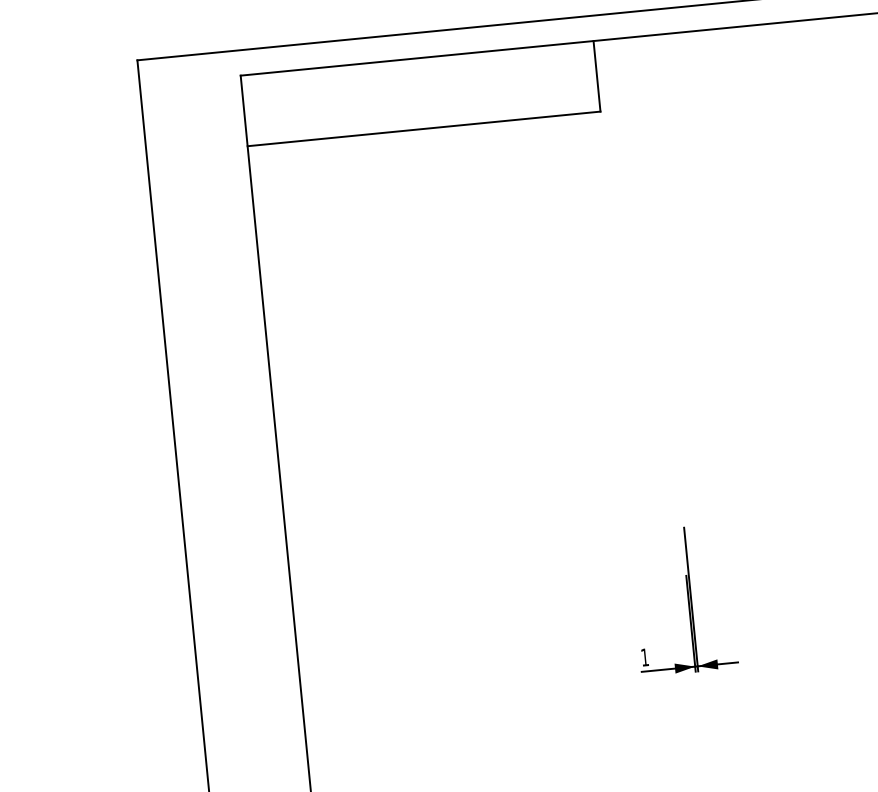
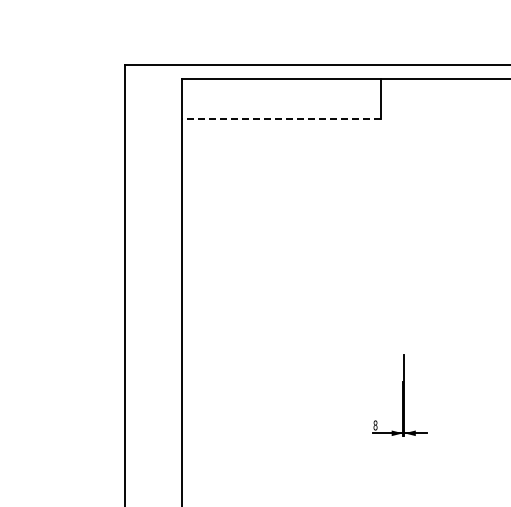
line: (422, 128) -> (280, 118), solid -> dashed
text: (644, 657) -> (375, 425), 1 -> 8

